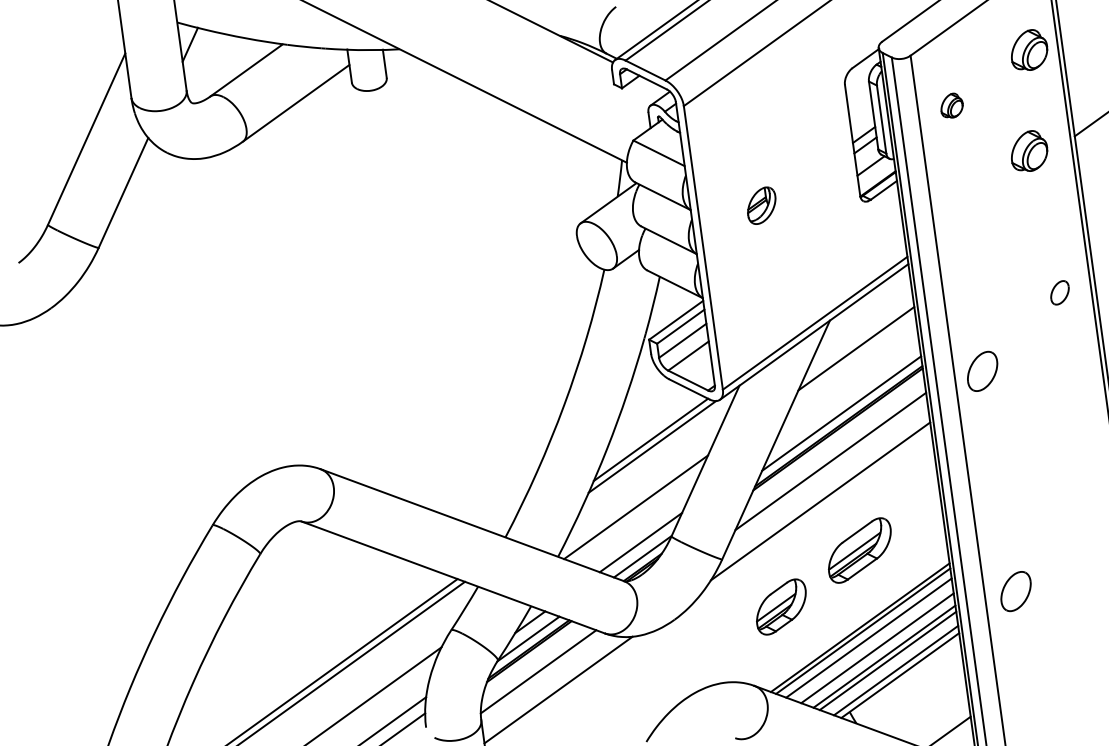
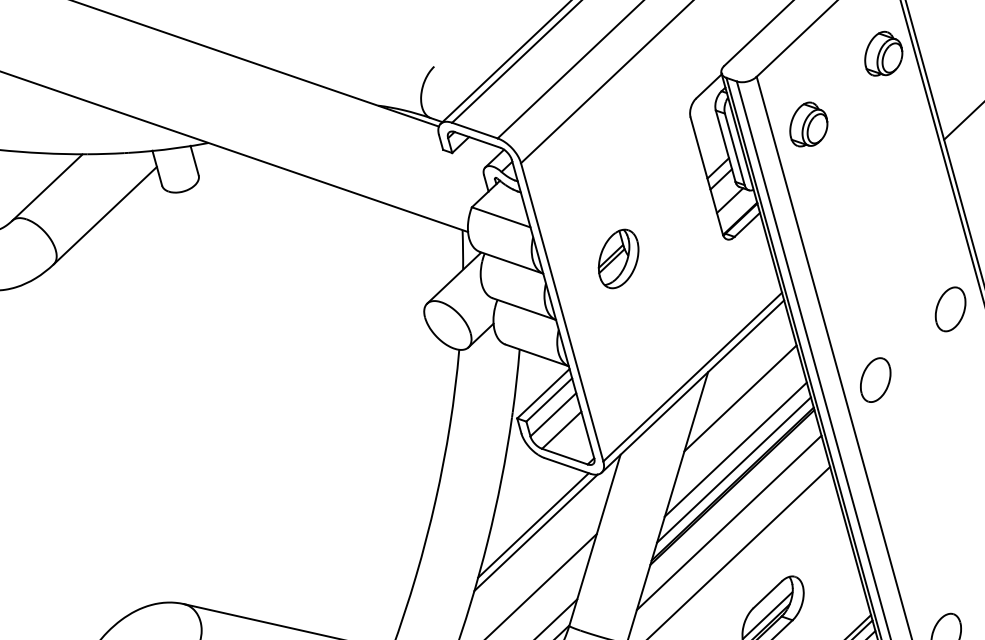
part: (951, 105) -> (807, 124), size x1.67
part: (1029, 150) -> (897, 161), removed
part: (761, 205) -> (618, 258), size x1.43
part: (1059, 292) -> (950, 309), size x1.67
part: (982, 370) -> (875, 379), moved
line: (845, 395) -> (735, 450), added

